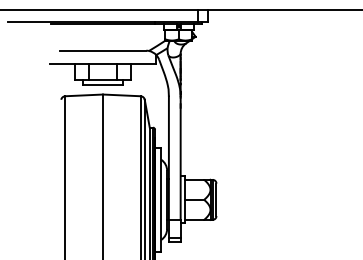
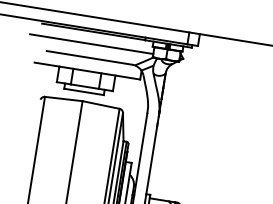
line: (102, 36) -> (91, 43), added

